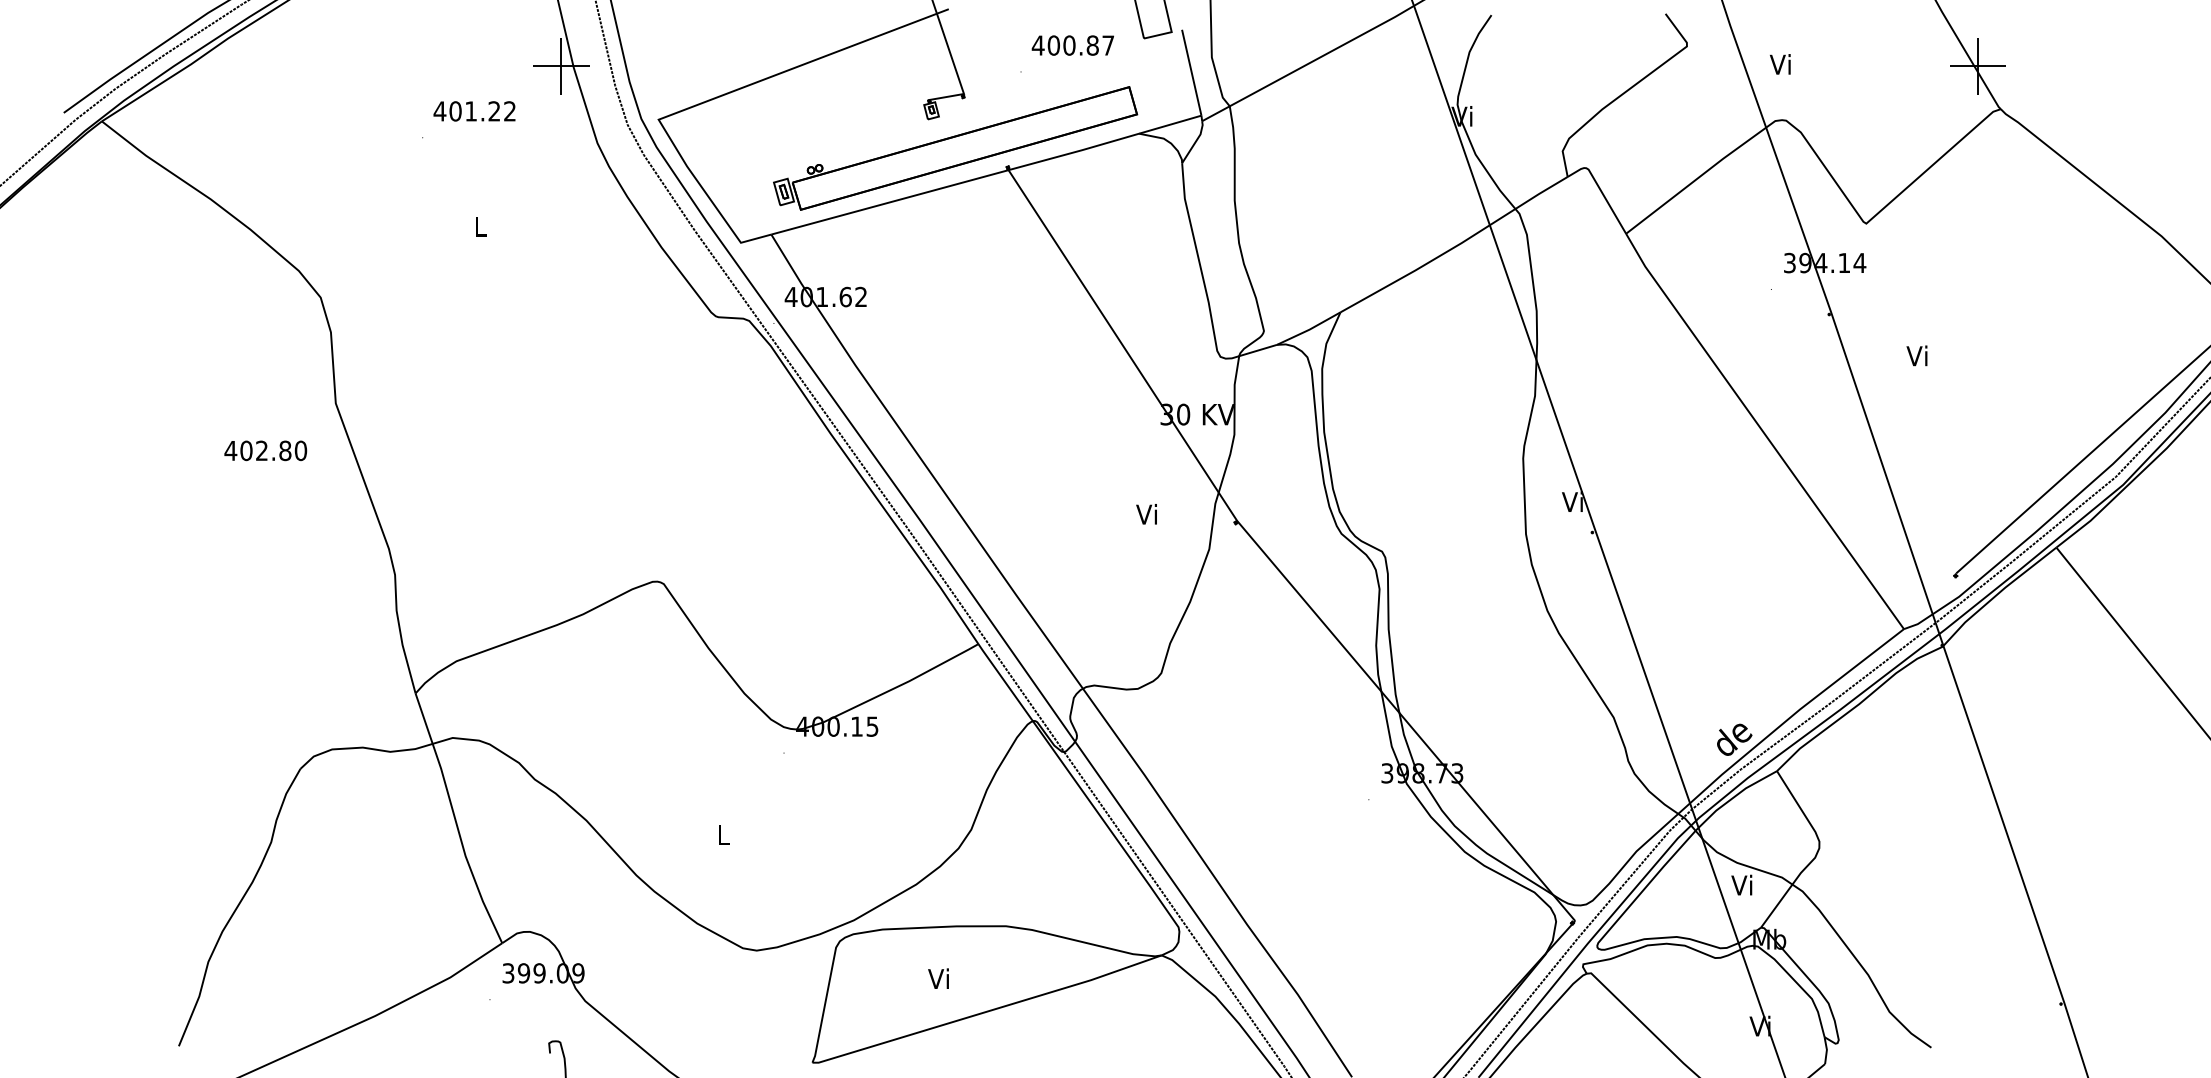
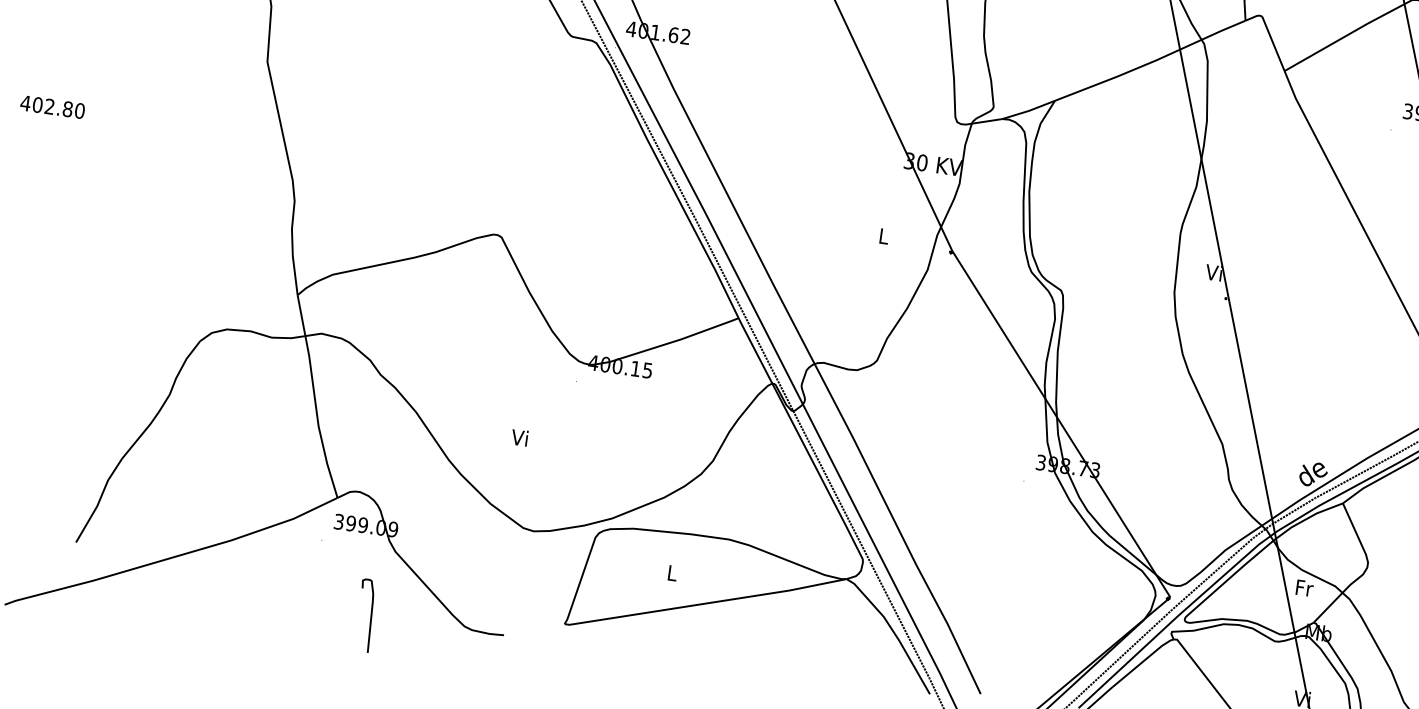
text: (265, 450) -> (52, 106), moved
text: (1146, 514) -> (882, 236), Vi -> L
text: (721, 834) -> (519, 437), L -> Vi
text: (1742, 884) -> (1303, 587), Vi -> Fr
text: (938, 978) -> (671, 572), Vi -> L

